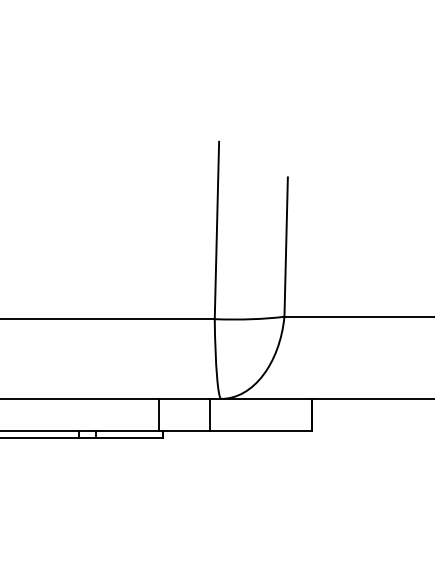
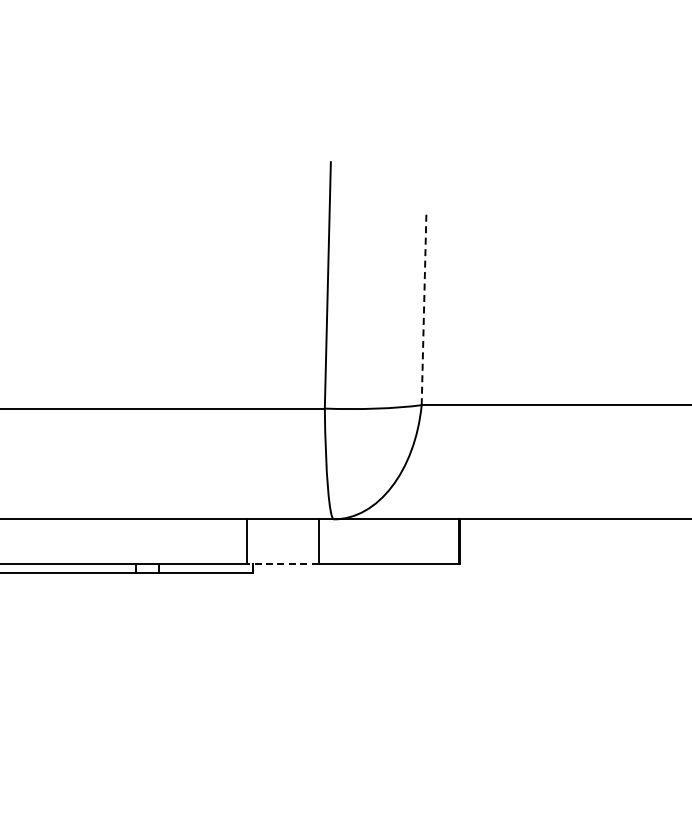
line: (286, 247) -> (424, 308), solid -> dashed
line: (185, 431) -> (283, 564), solid -> dashed

